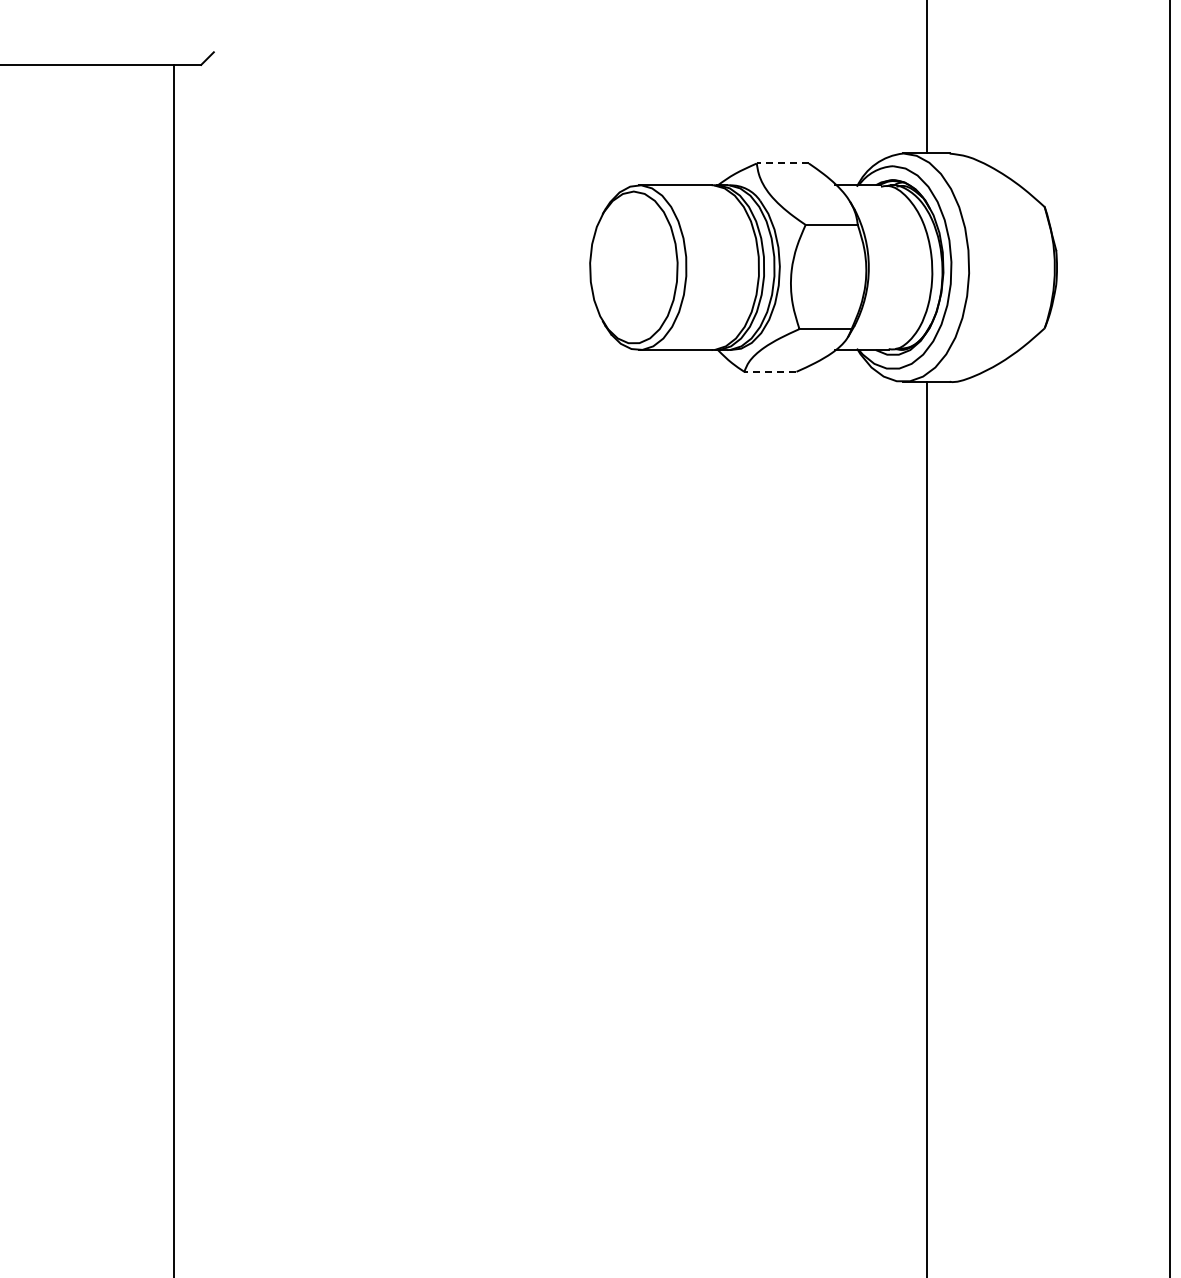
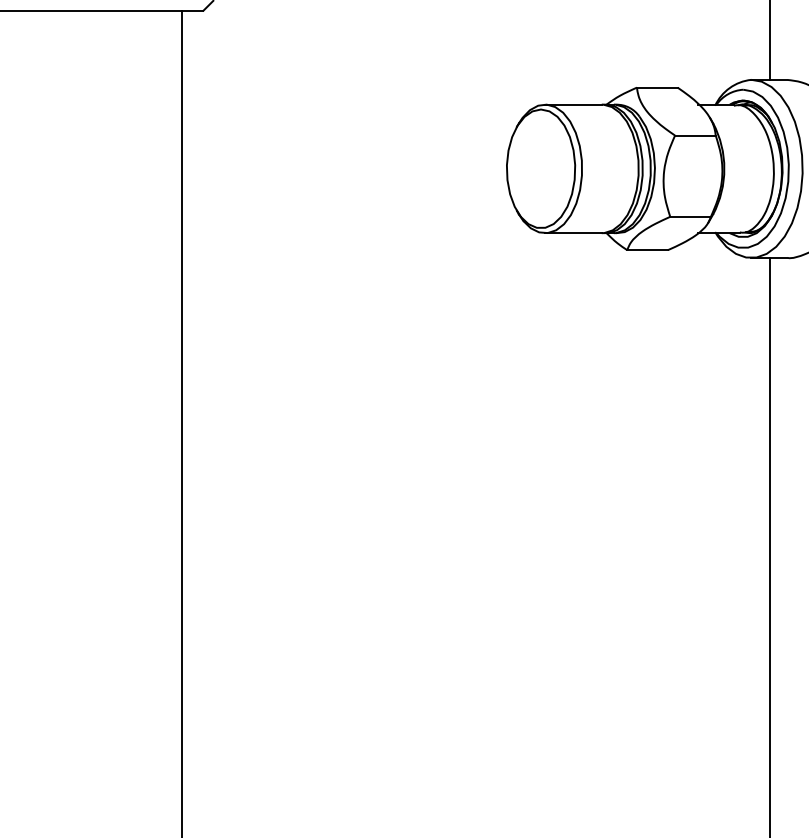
line: (782, 163) -> (657, 87), dashed -> solid
line: (769, 371) -> (646, 249), dashed -> solid

